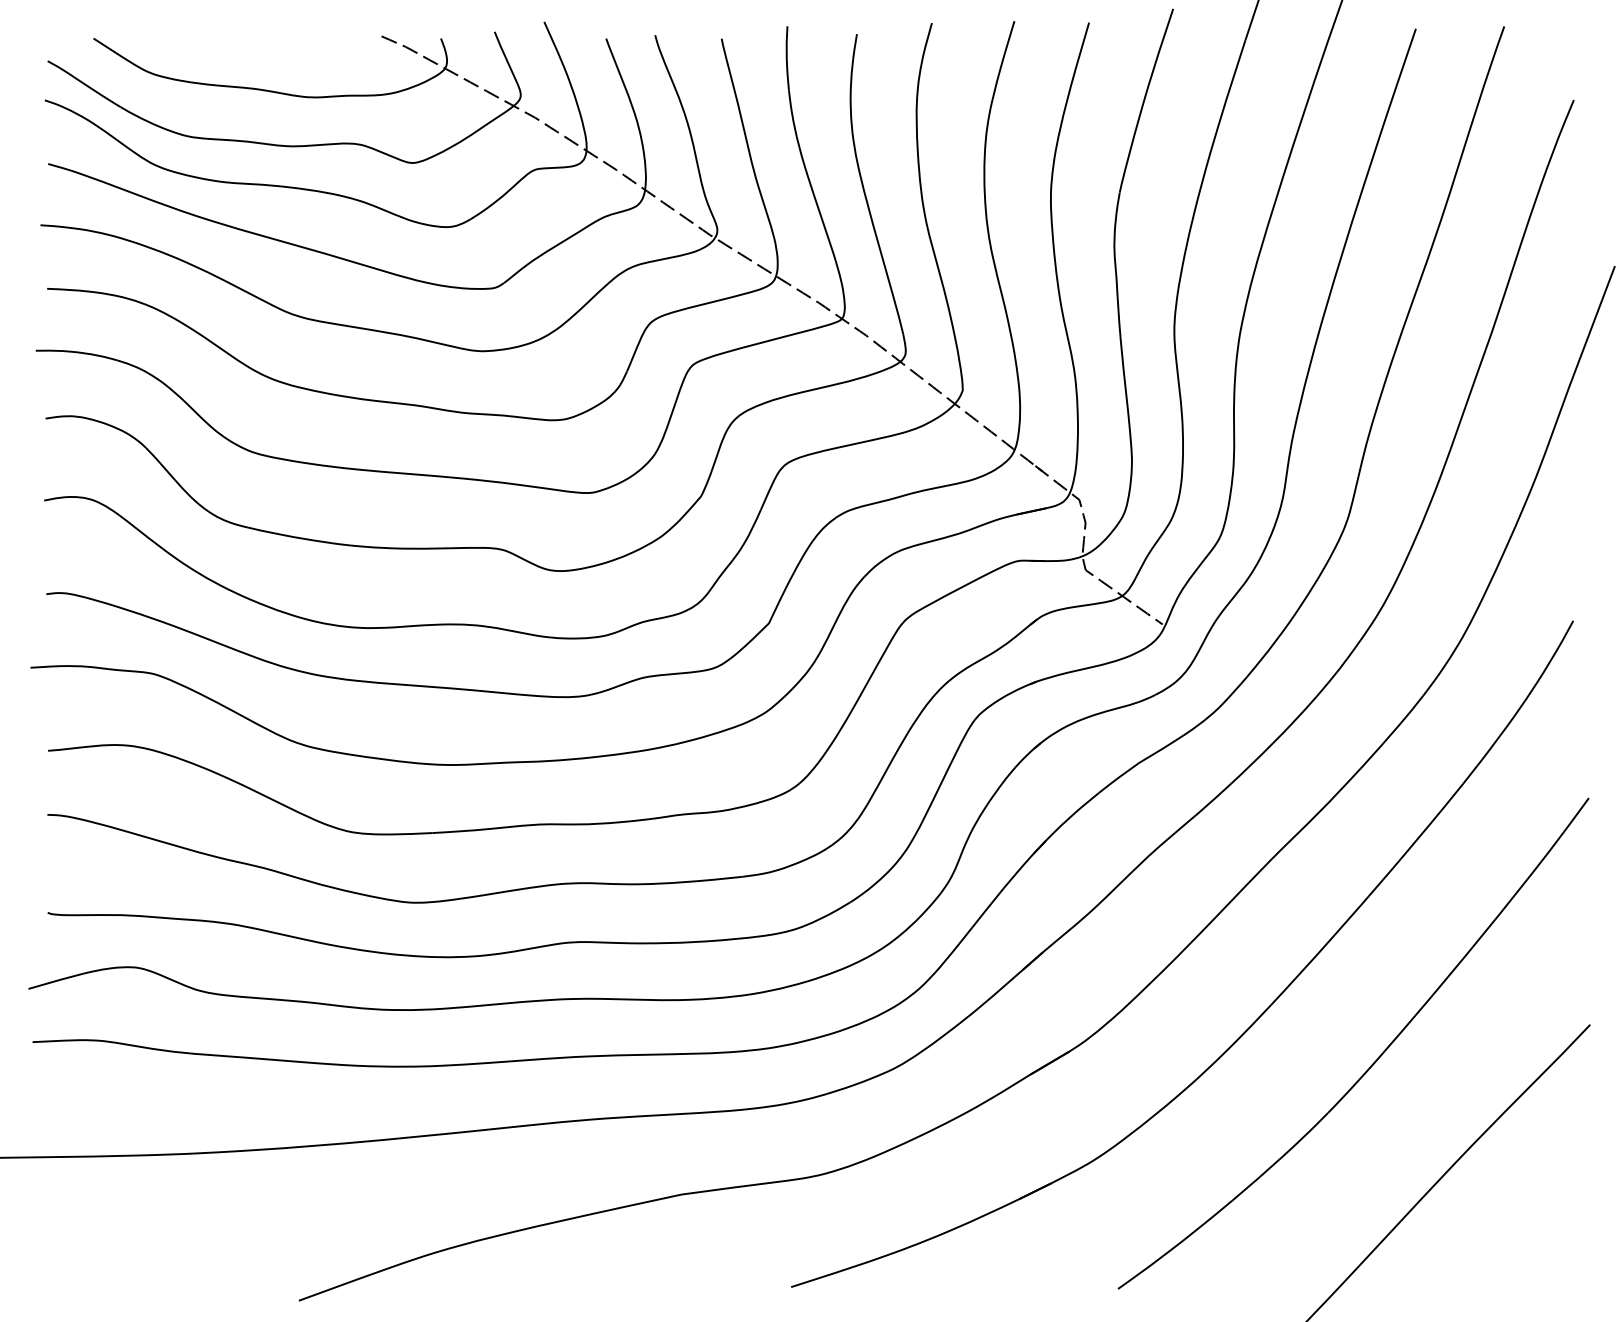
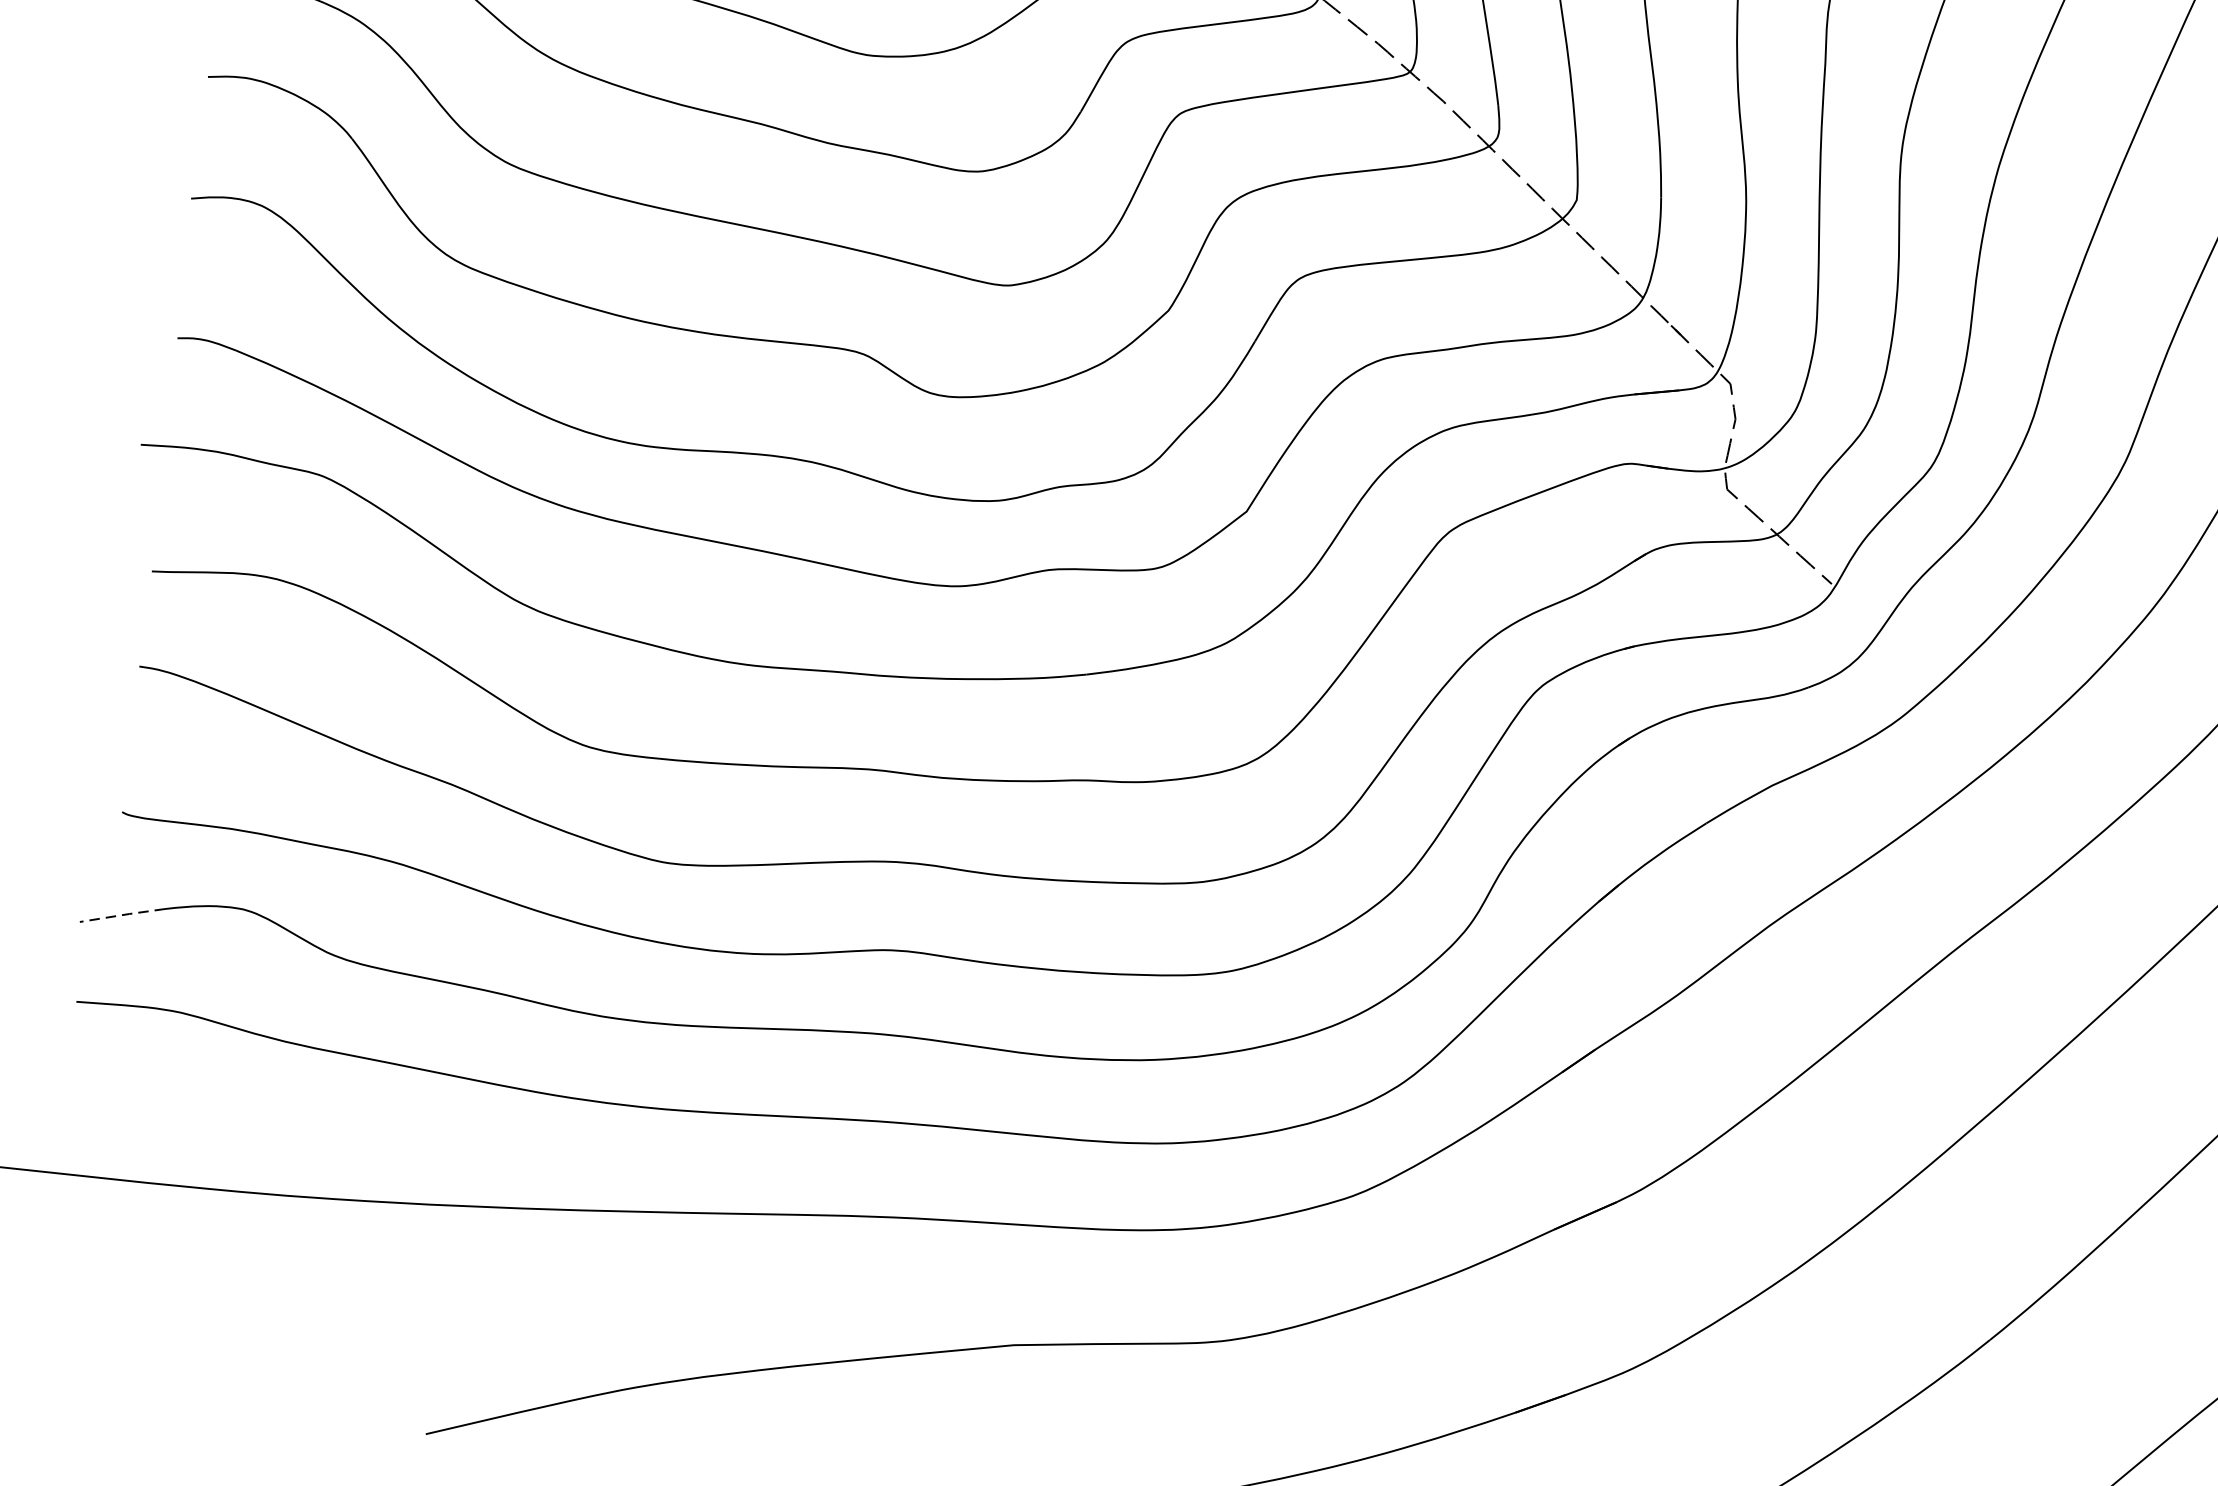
line: (56, 980) -> (123, 914), solid -> dashed

